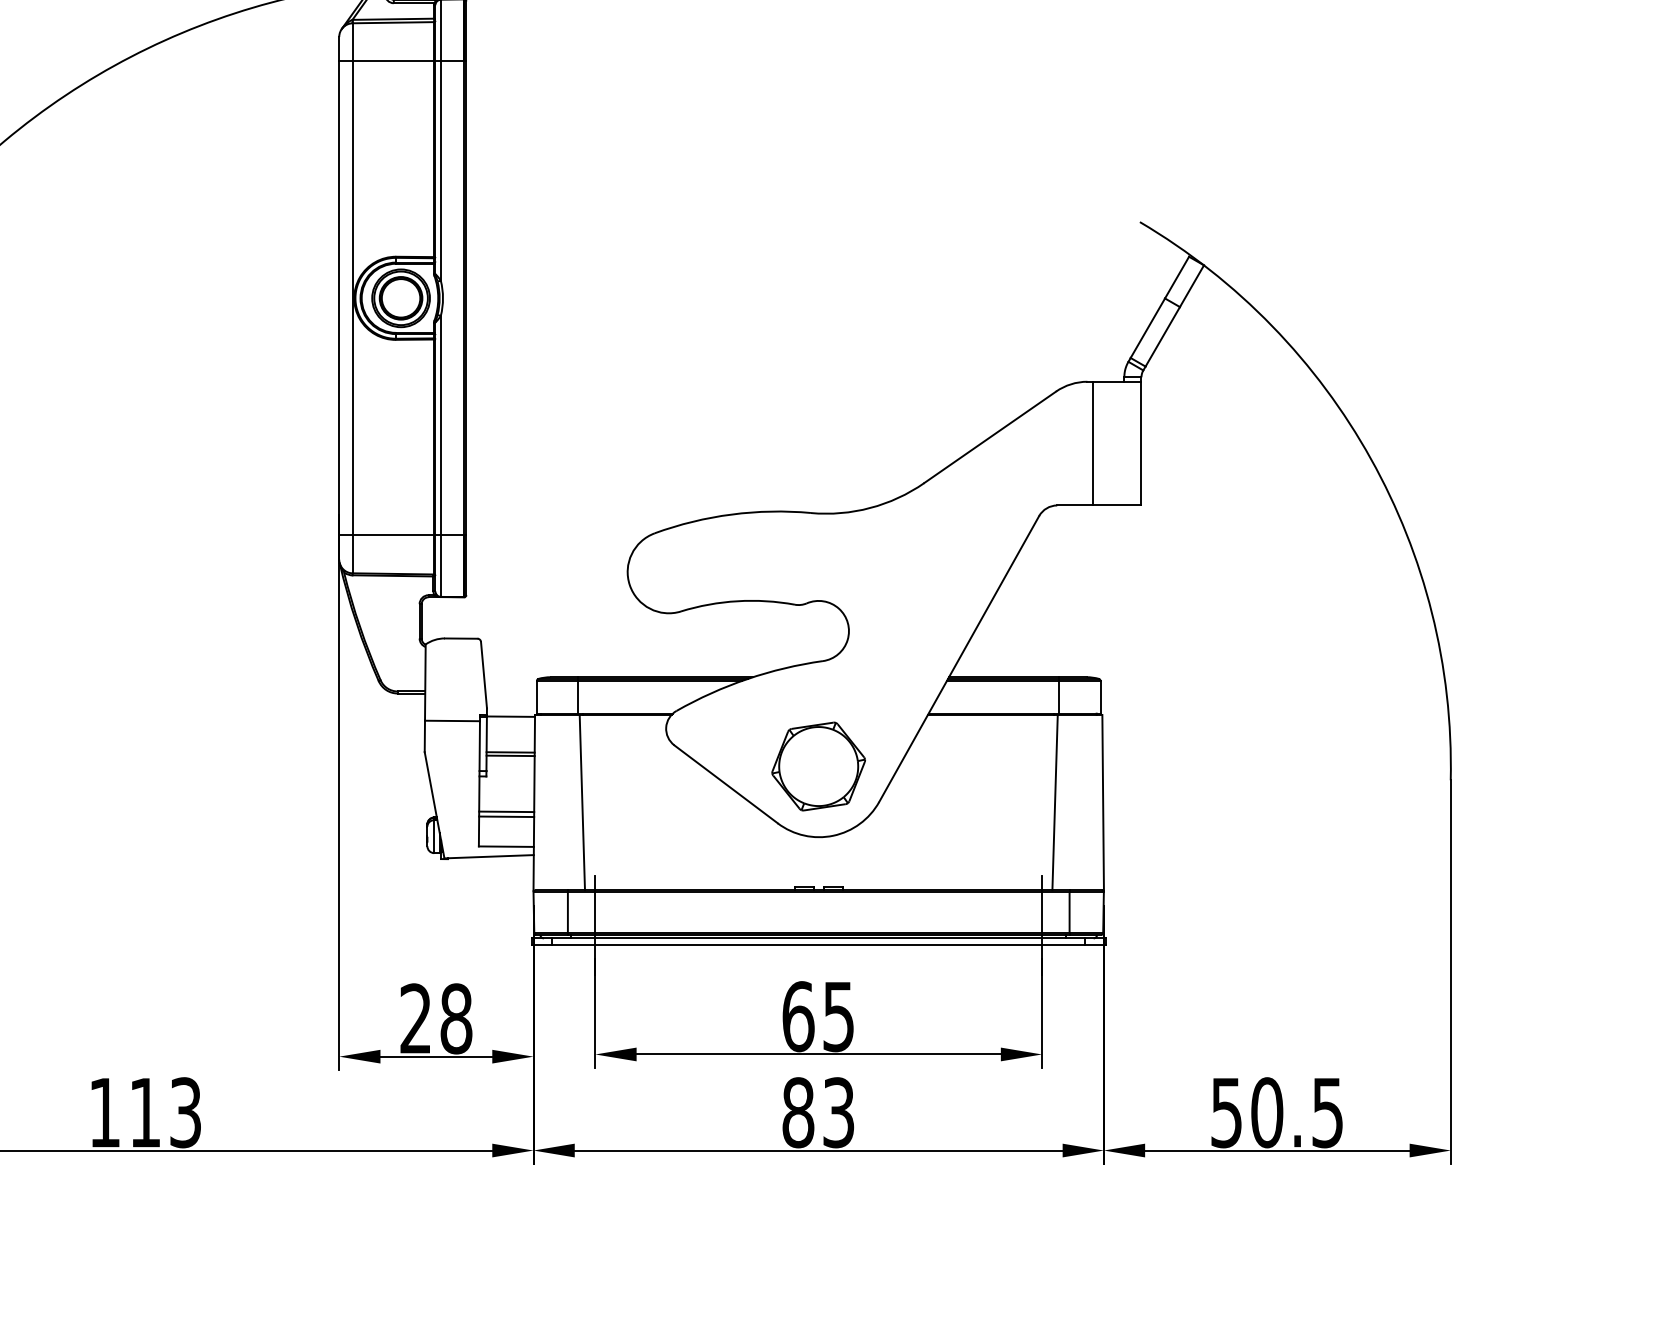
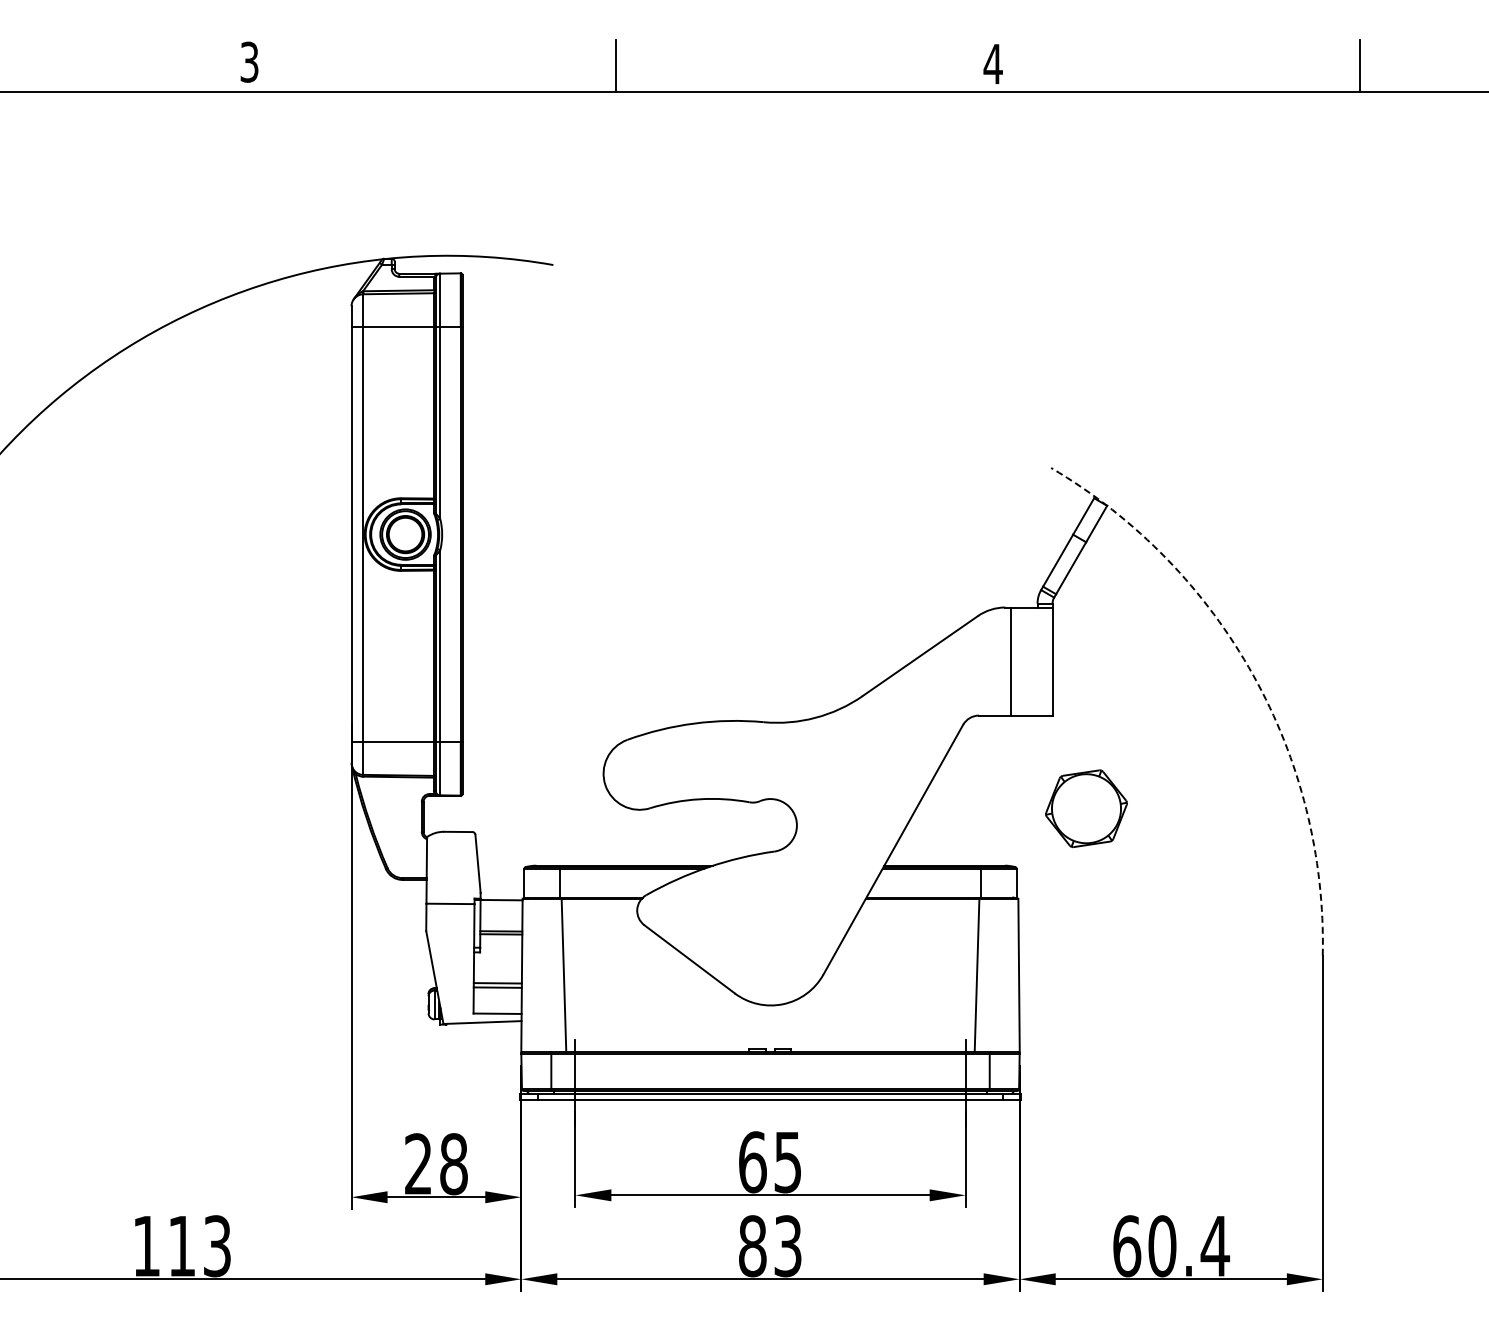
arc: (1371, 459) -> (1253, 675), solid -> dashed
part: (818, 766) -> (1086, 808), moved
text: (1277, 1113) -> (1171, 1246), 50.5 -> 60.4

